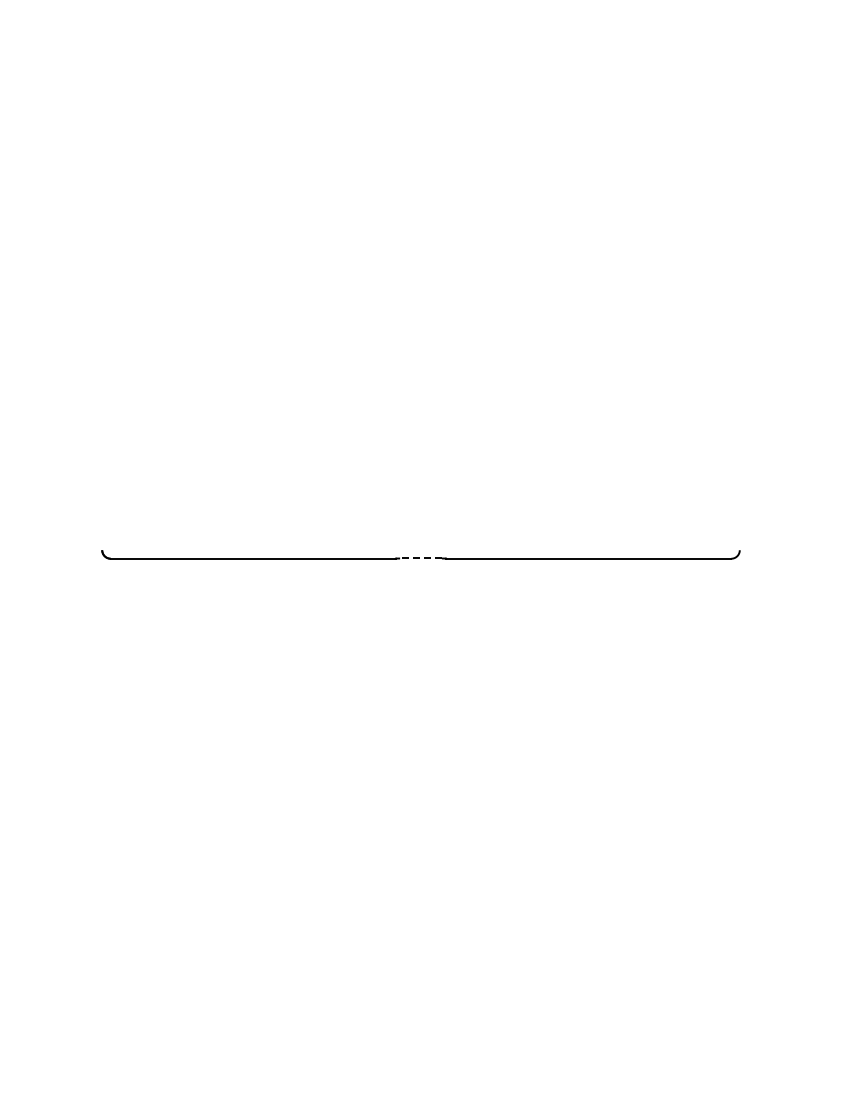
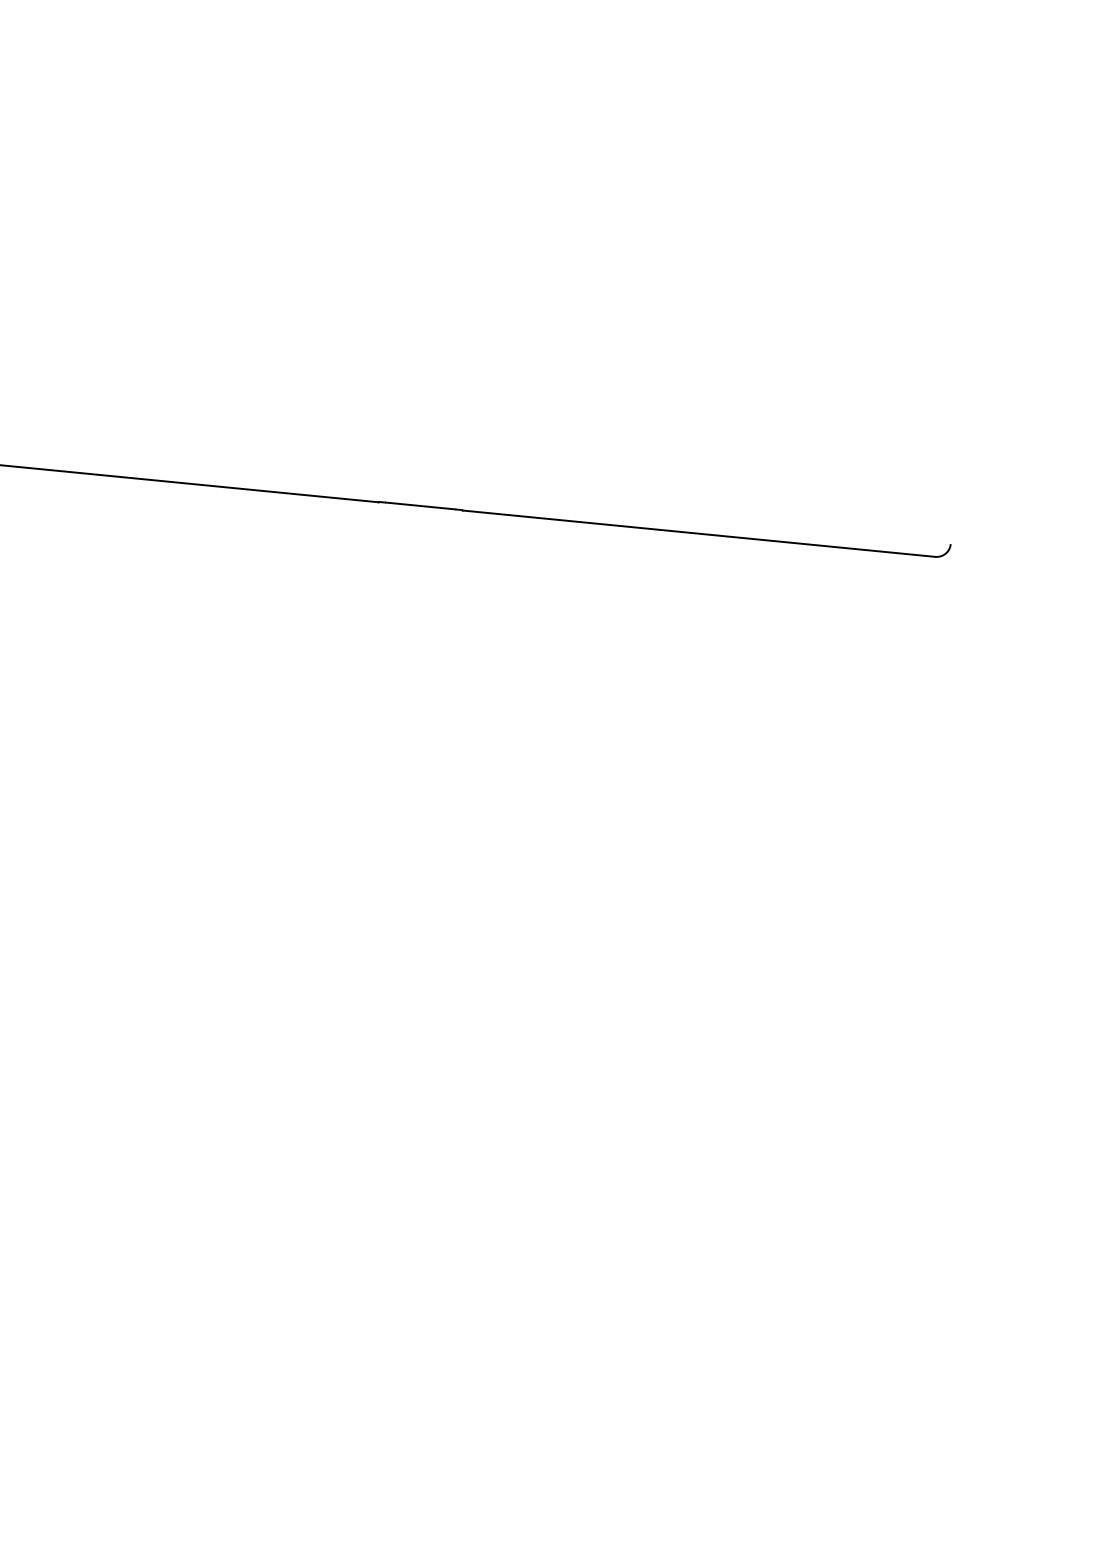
line: (421, 558) -> (421, 506), dashed -> solid

